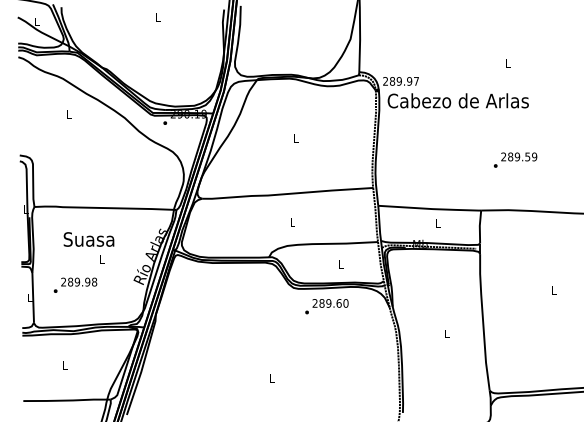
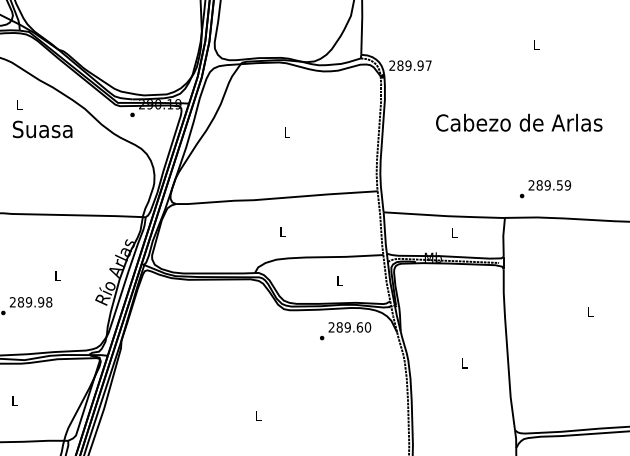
text: (457, 100) -> (518, 122), moved
text: (515, 159) -> (545, 188), moved
text: (88, 239) -> (42, 129), moved
text: (326, 306) -> (345, 331), moved

